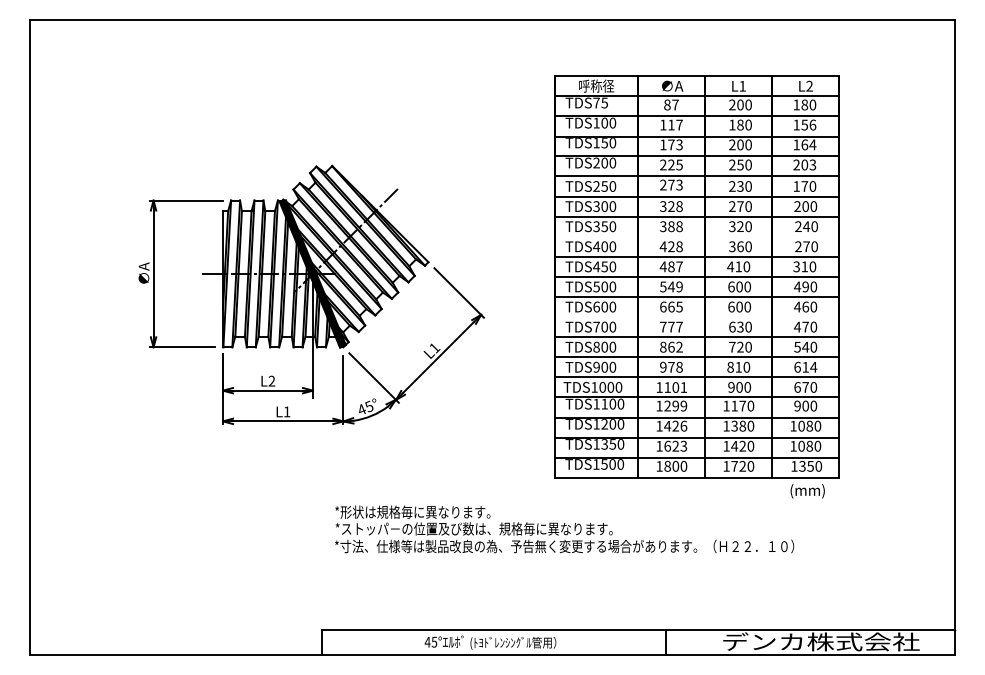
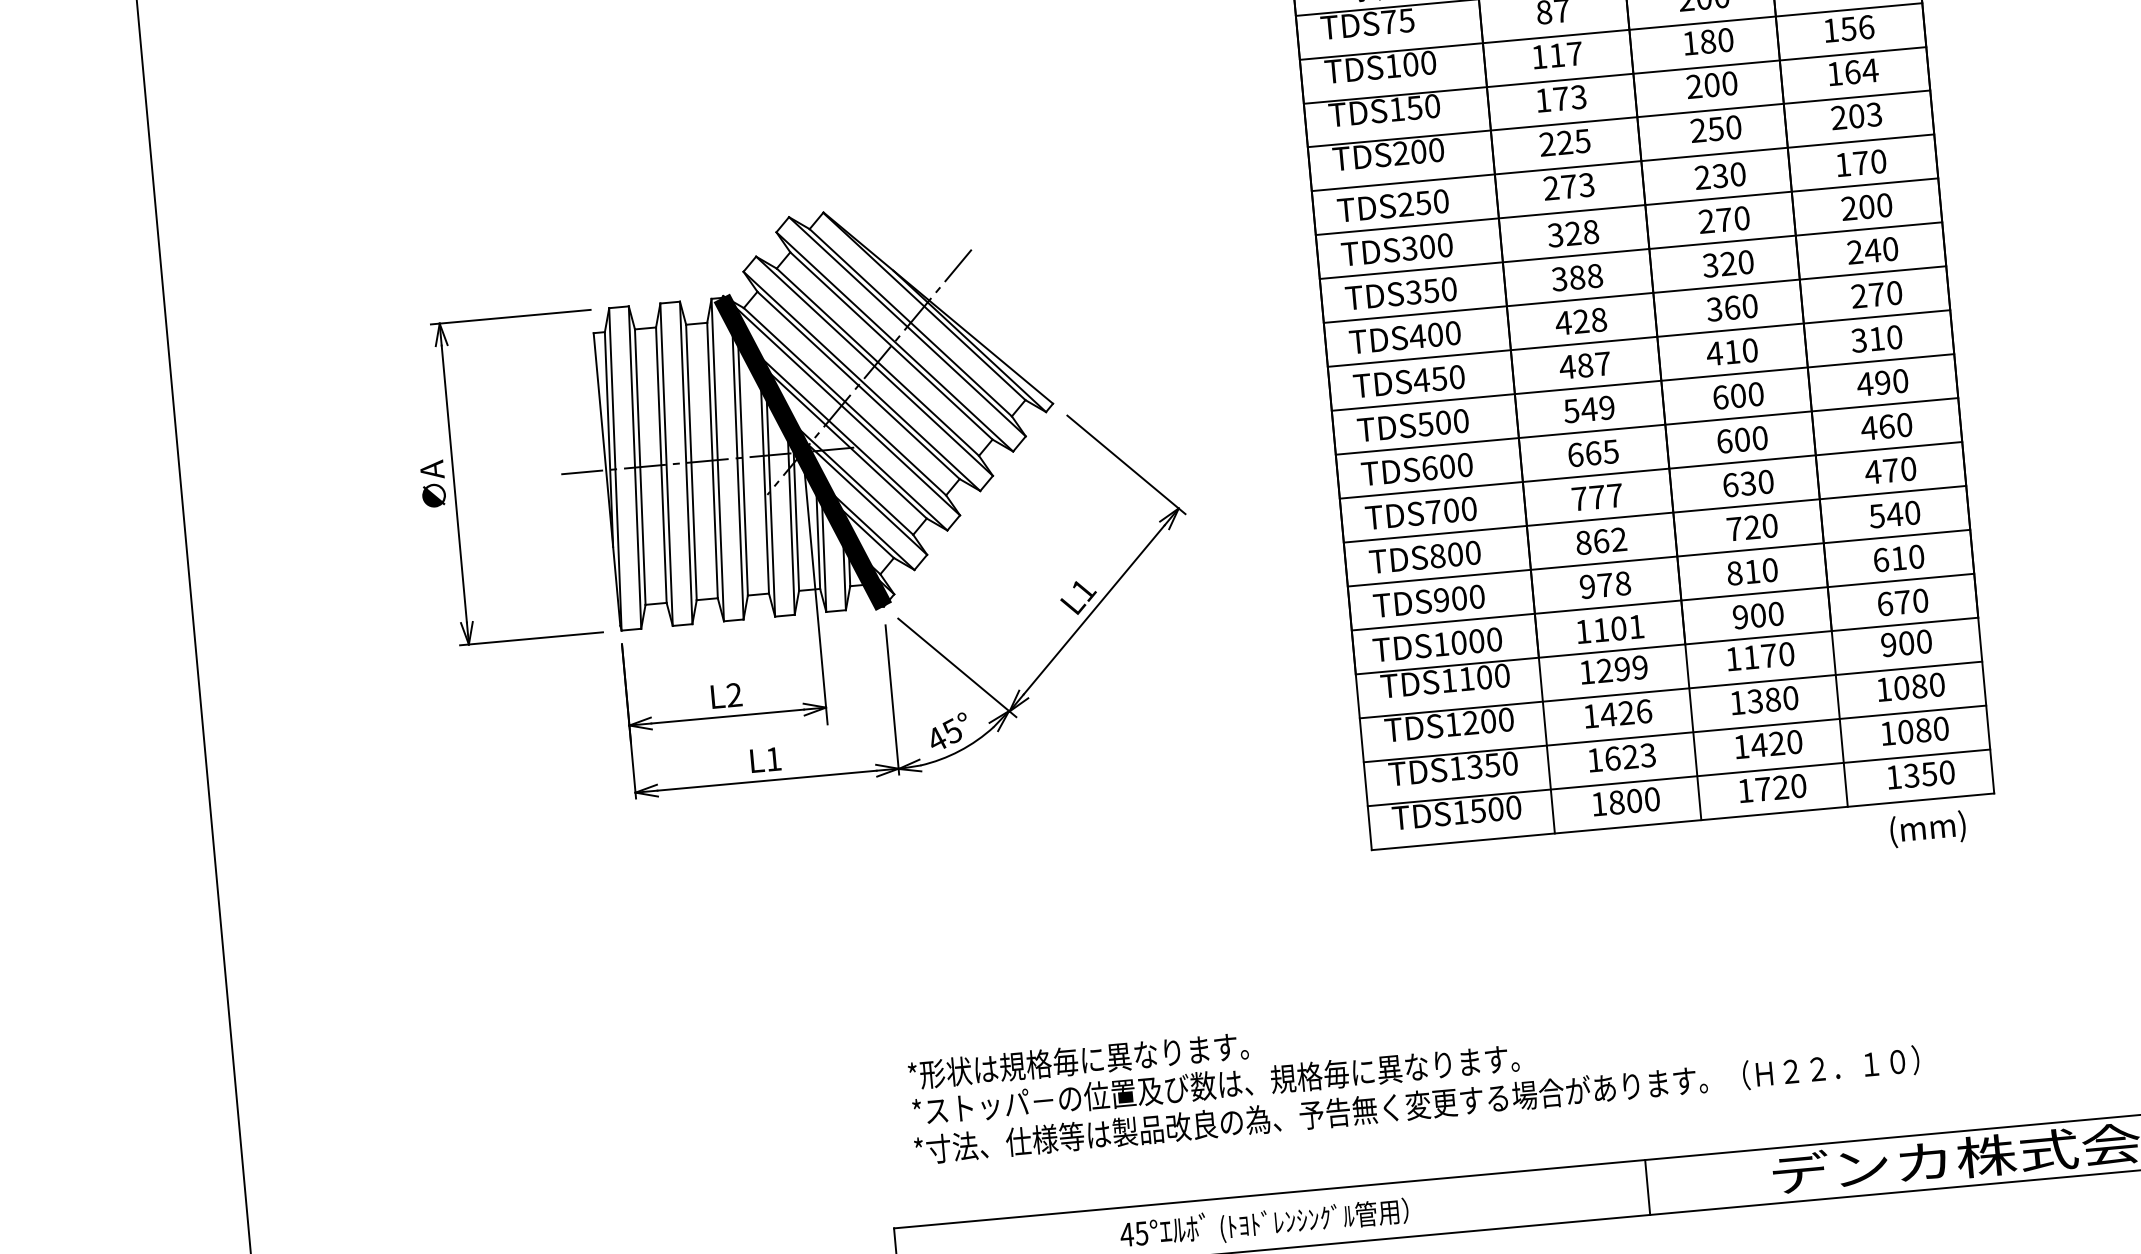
line: (696, 236) -> (1634, 294), added
line: (696, 317) -> (1650, 471), added
text: (813, 366) -> (1915, 555), 614 -> 610
text: (564, 529) -> (1413, 1068), moved

